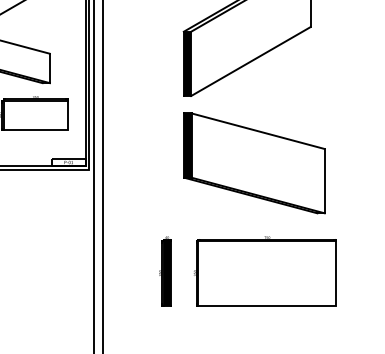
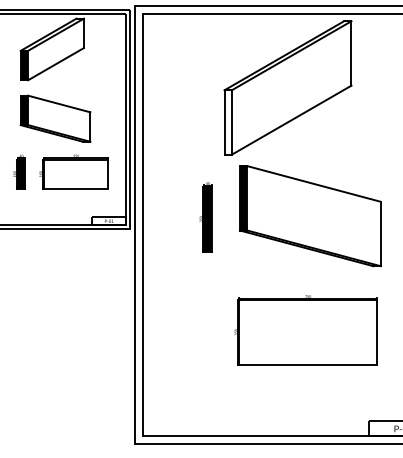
fill: (186, 63) -> (227, 122), removed
part: (254, 163) -> (310, 216), moved
part: (164, 271) -> (205, 217), moved

